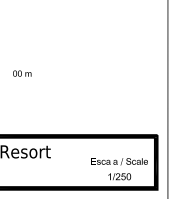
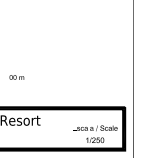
part: (21, 73) -> (16, 77), moved

